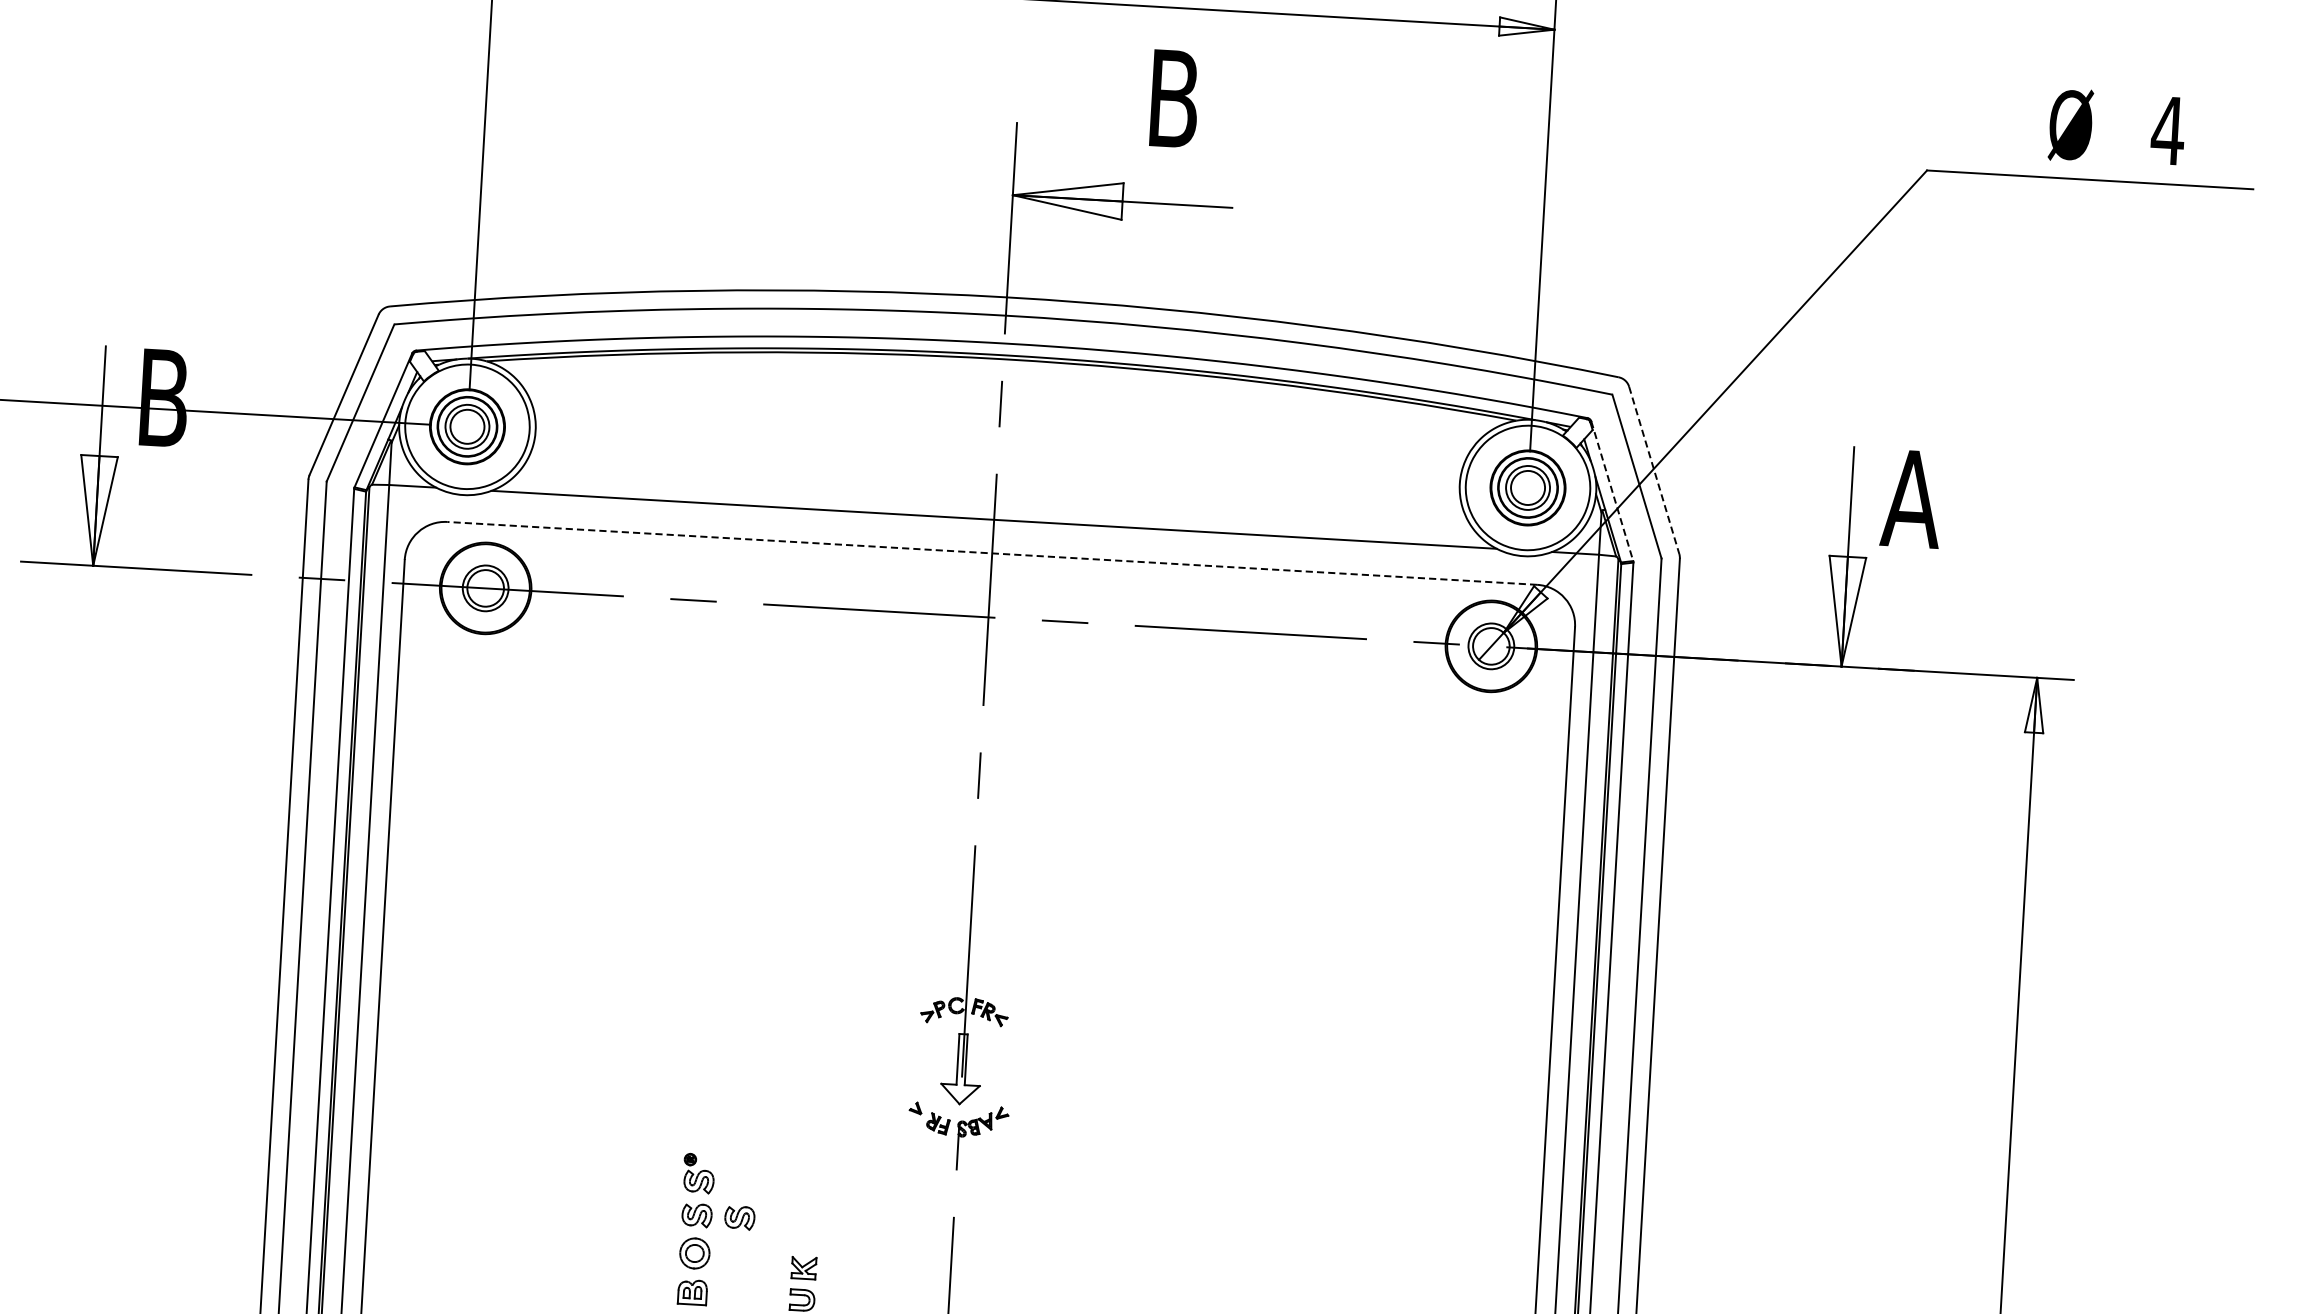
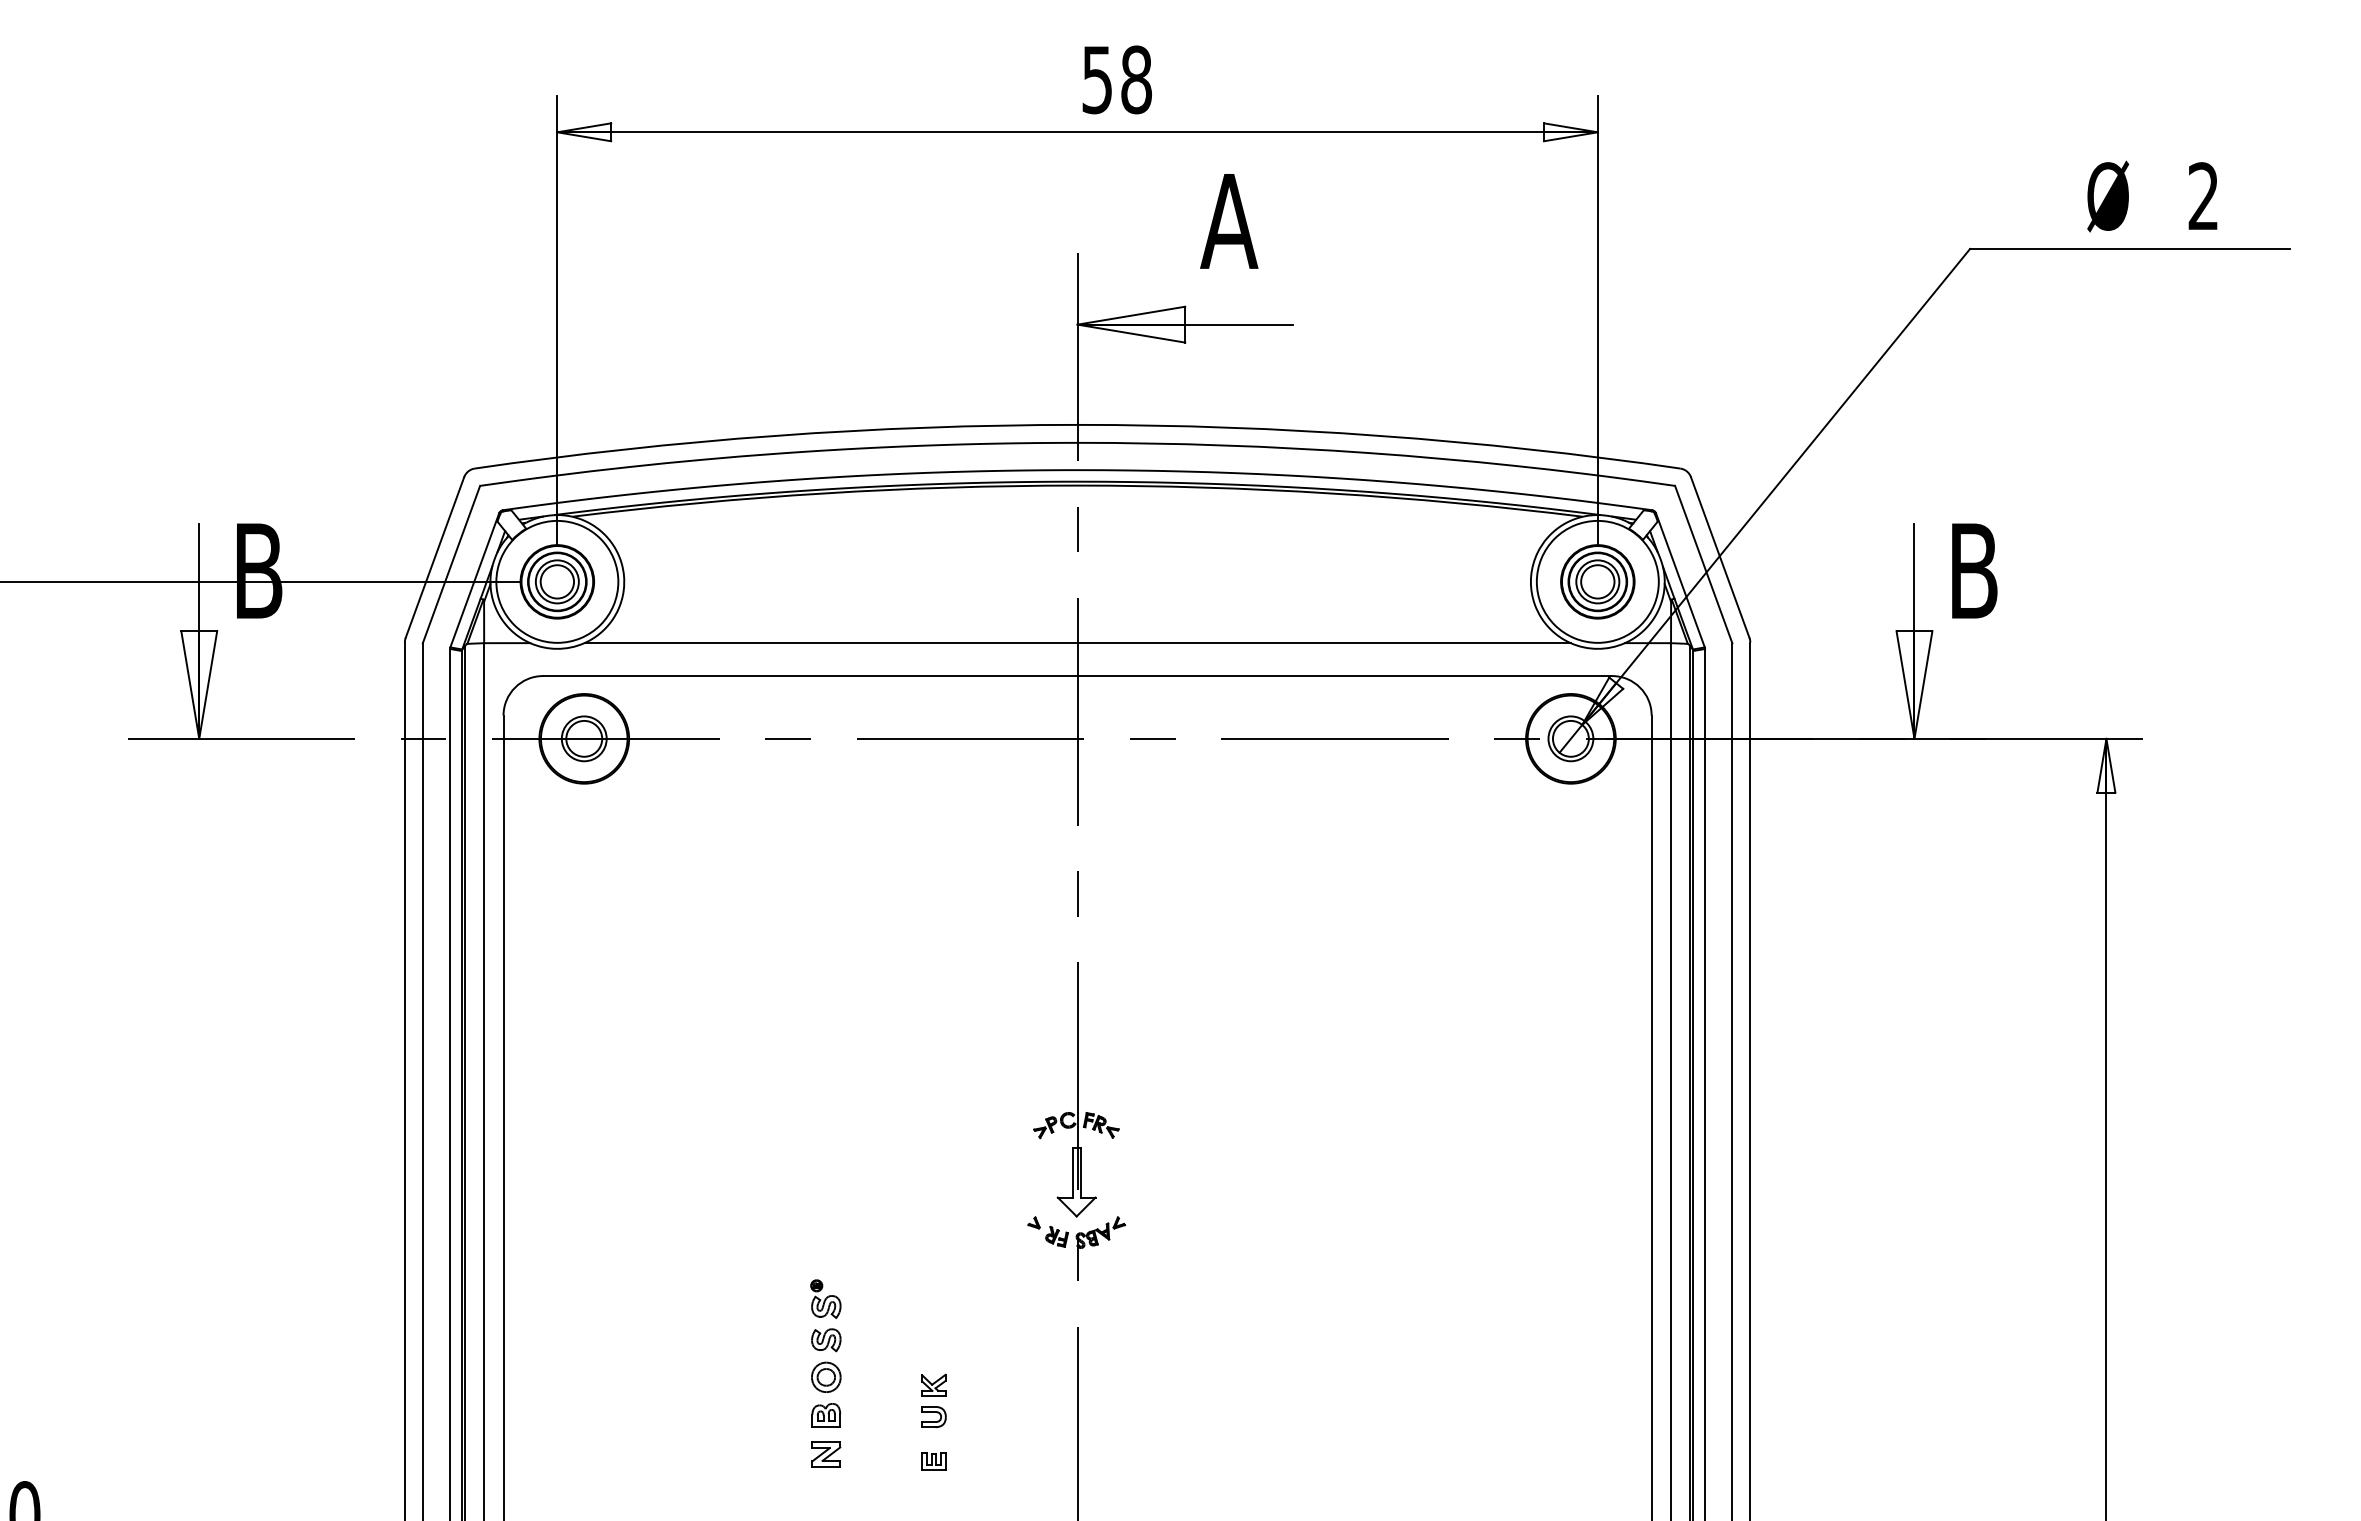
text: (1173, 98) -> (1229, 221), B -> A
text: (2168, 129) -> (2203, 195), 4 -> 2
line: (1654, 471) -> (1720, 558), dashed -> solid
line: (1612, 491) -> (1680, 580), dashed -> solid
text: (1911, 498) -> (1973, 570), A -> B
line: (992, 553) -> (1077, 676), dashed -> solid
part: (740, 1218) -> (868, 1340), removed

